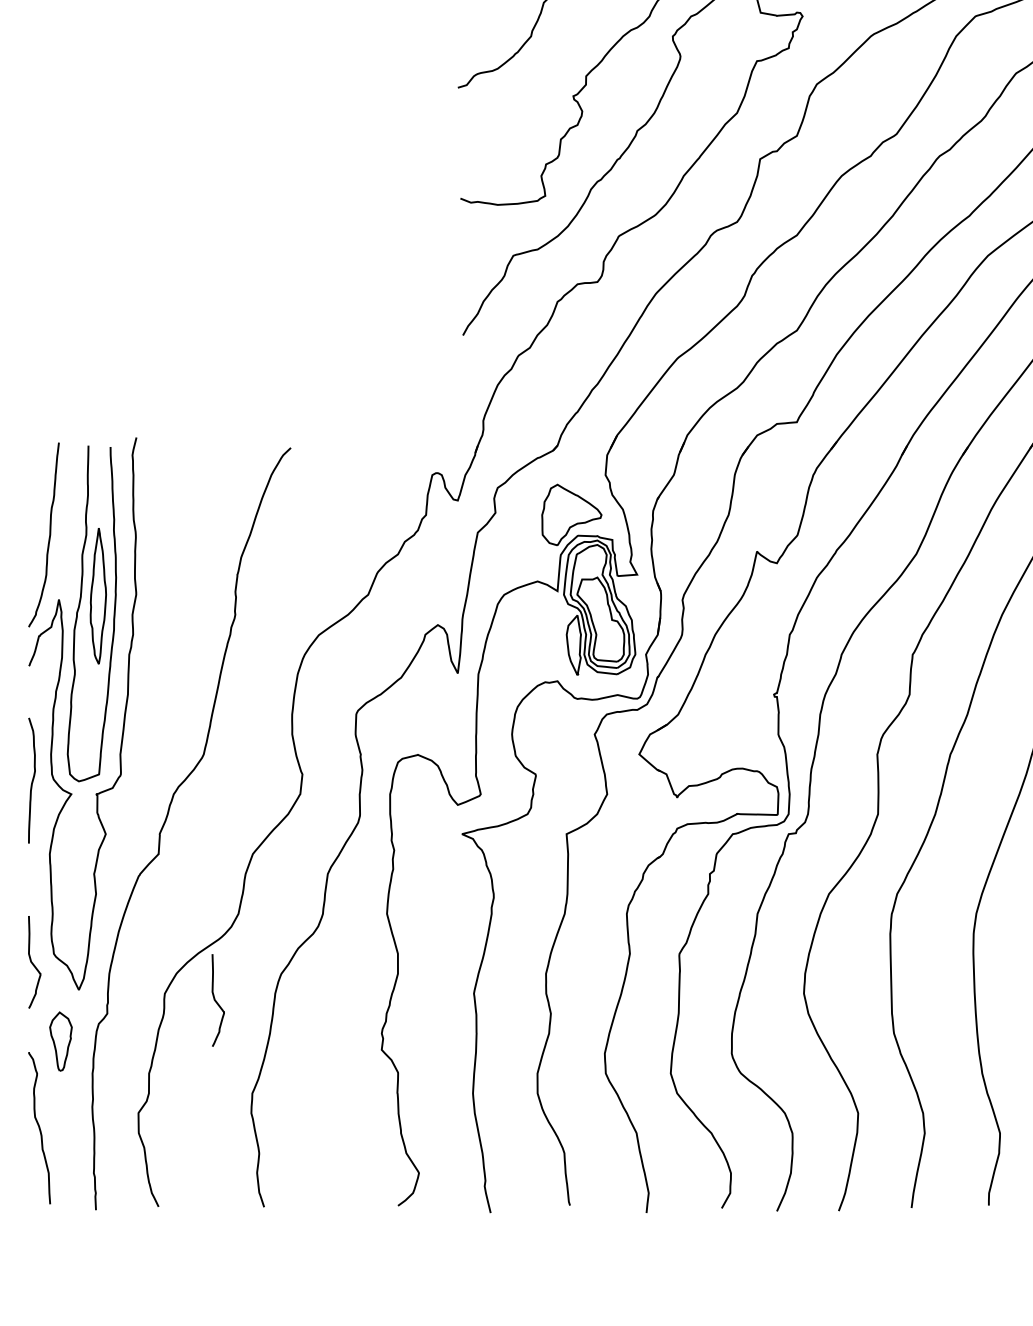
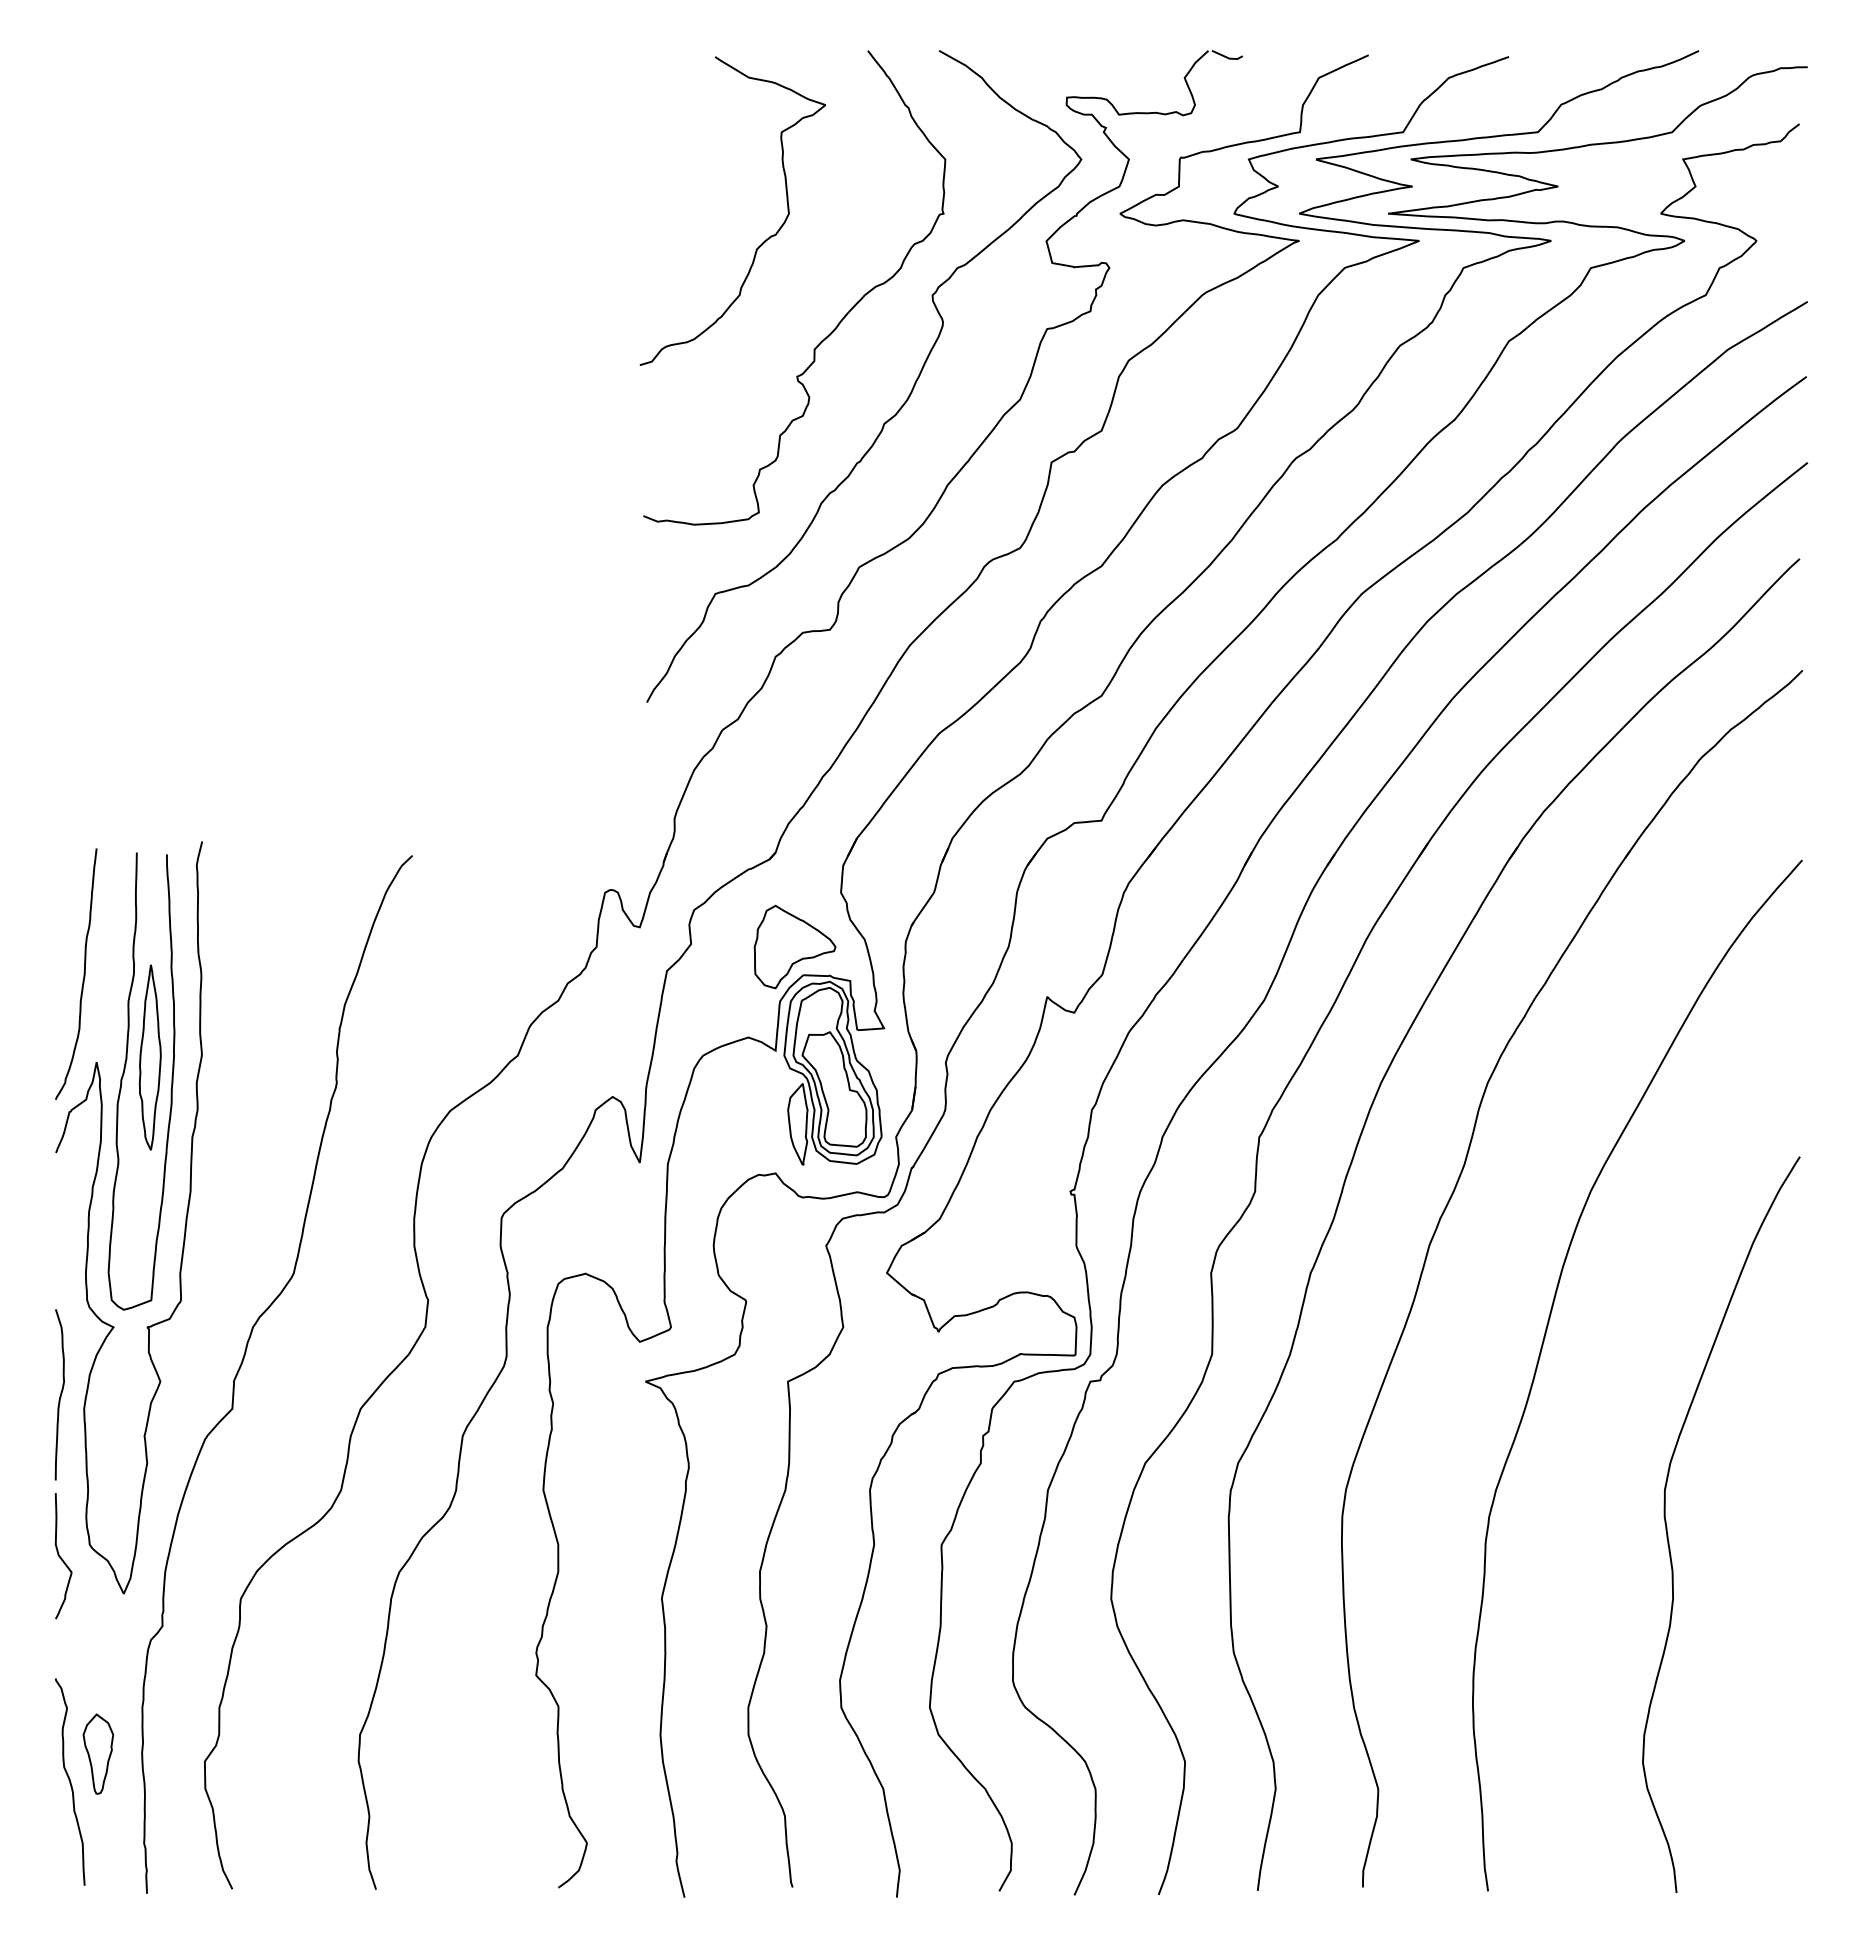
curve: (32, 780) -> (60, 1394), moved
curve: (216, 1001) -> (311, 1609), removed
part: (61, 1041) -> (98, 1753), moved

